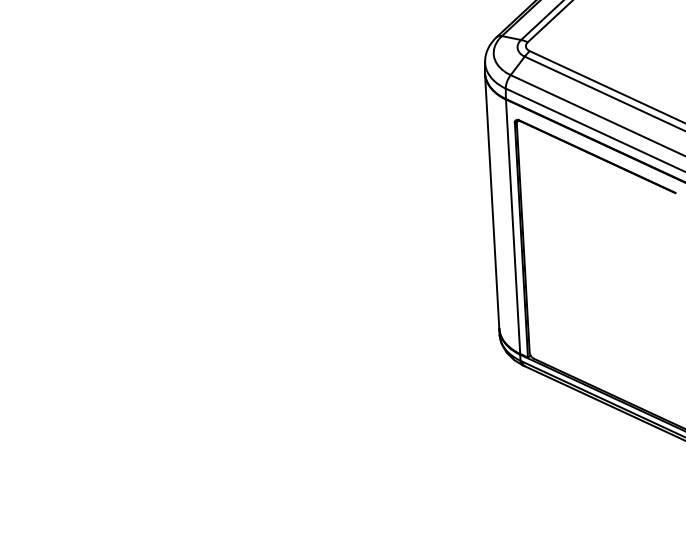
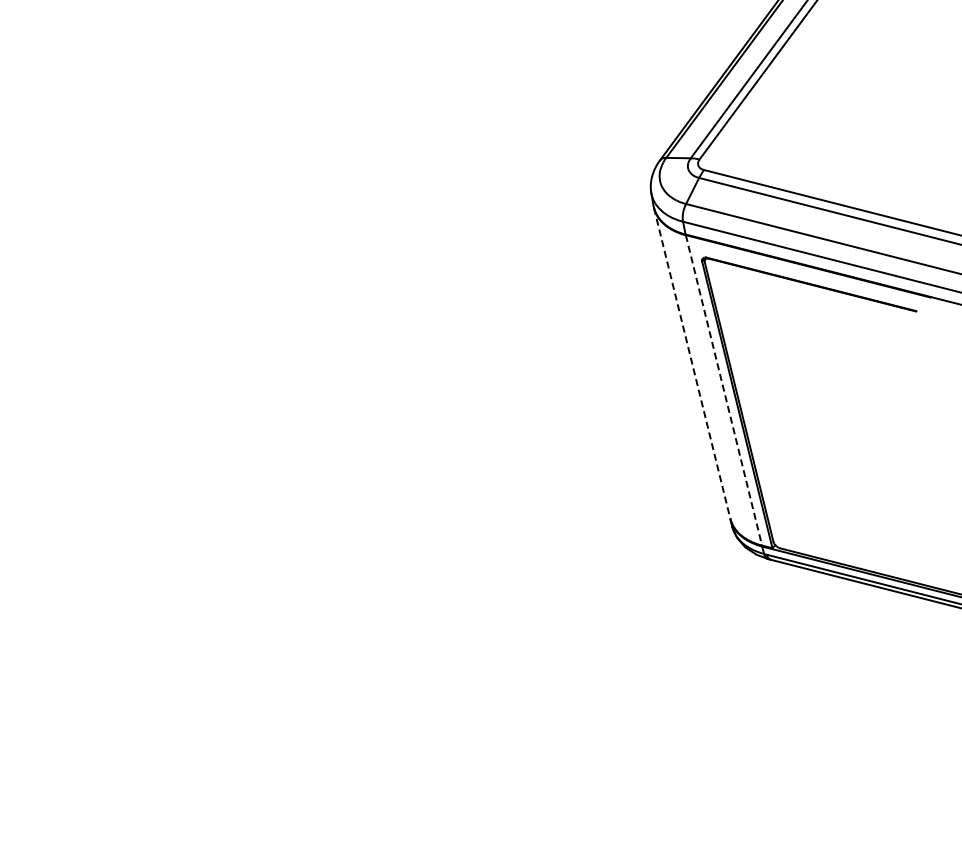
line: (492, 201) -> (692, 363), solid -> dashed
line: (512, 226) -> (723, 390), solid -> dashed

